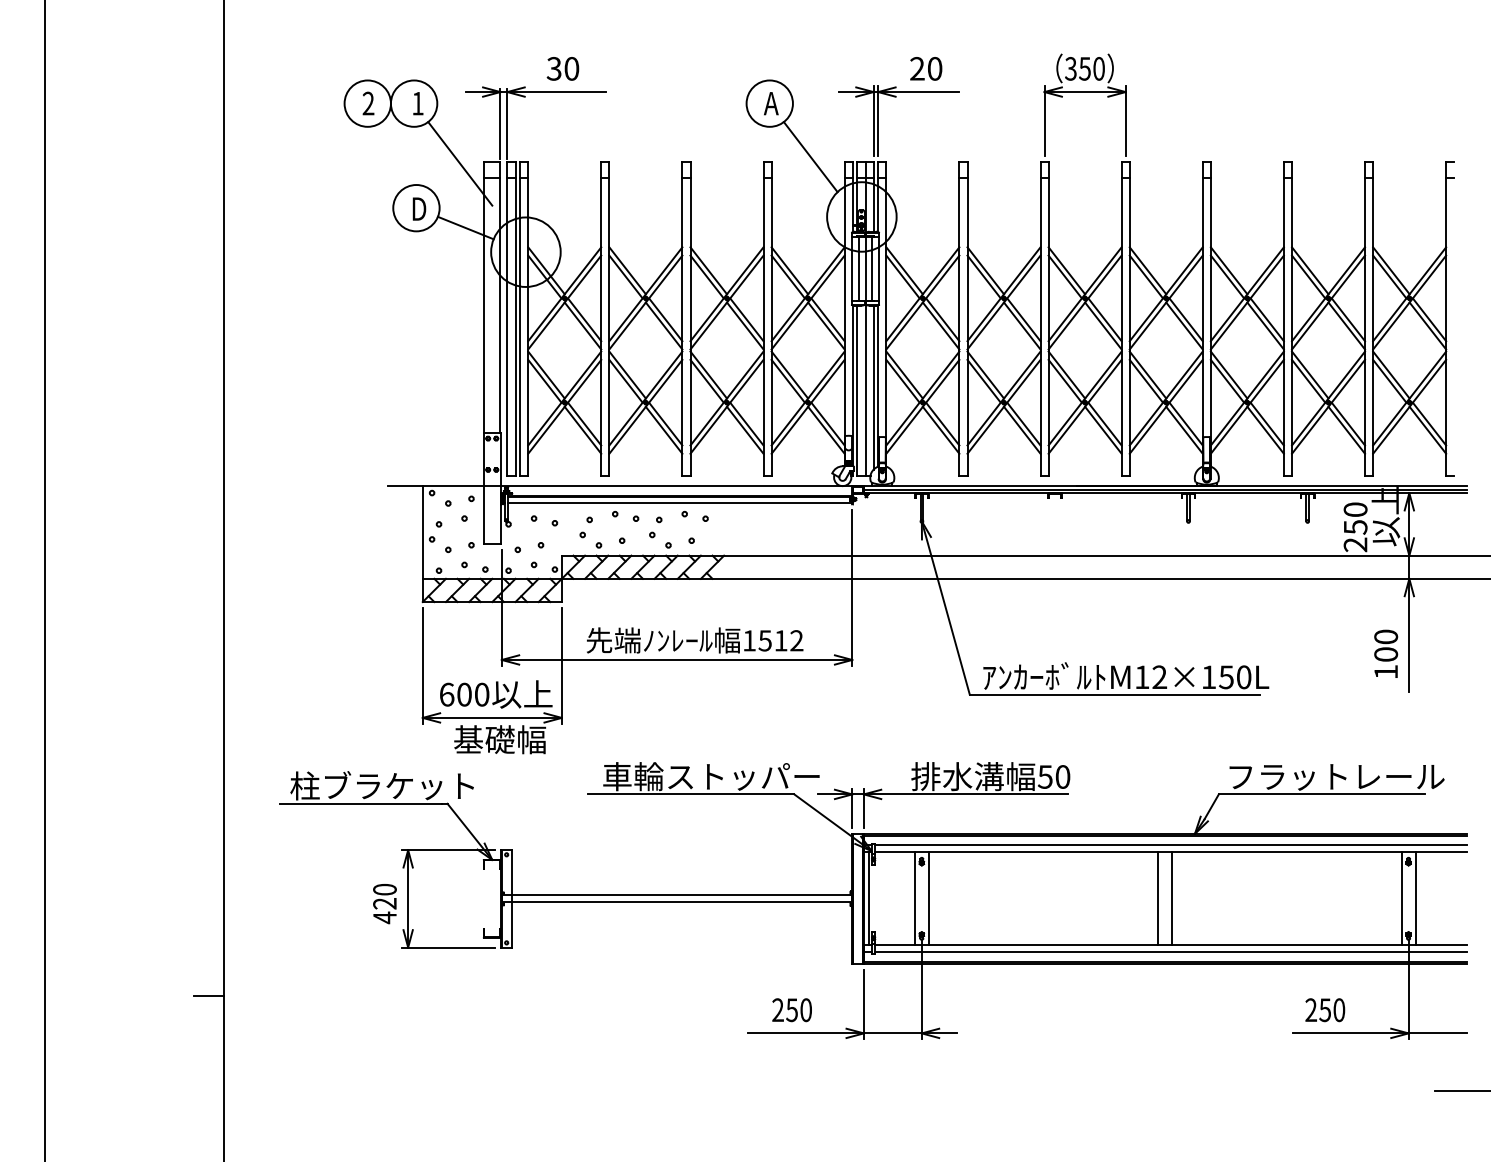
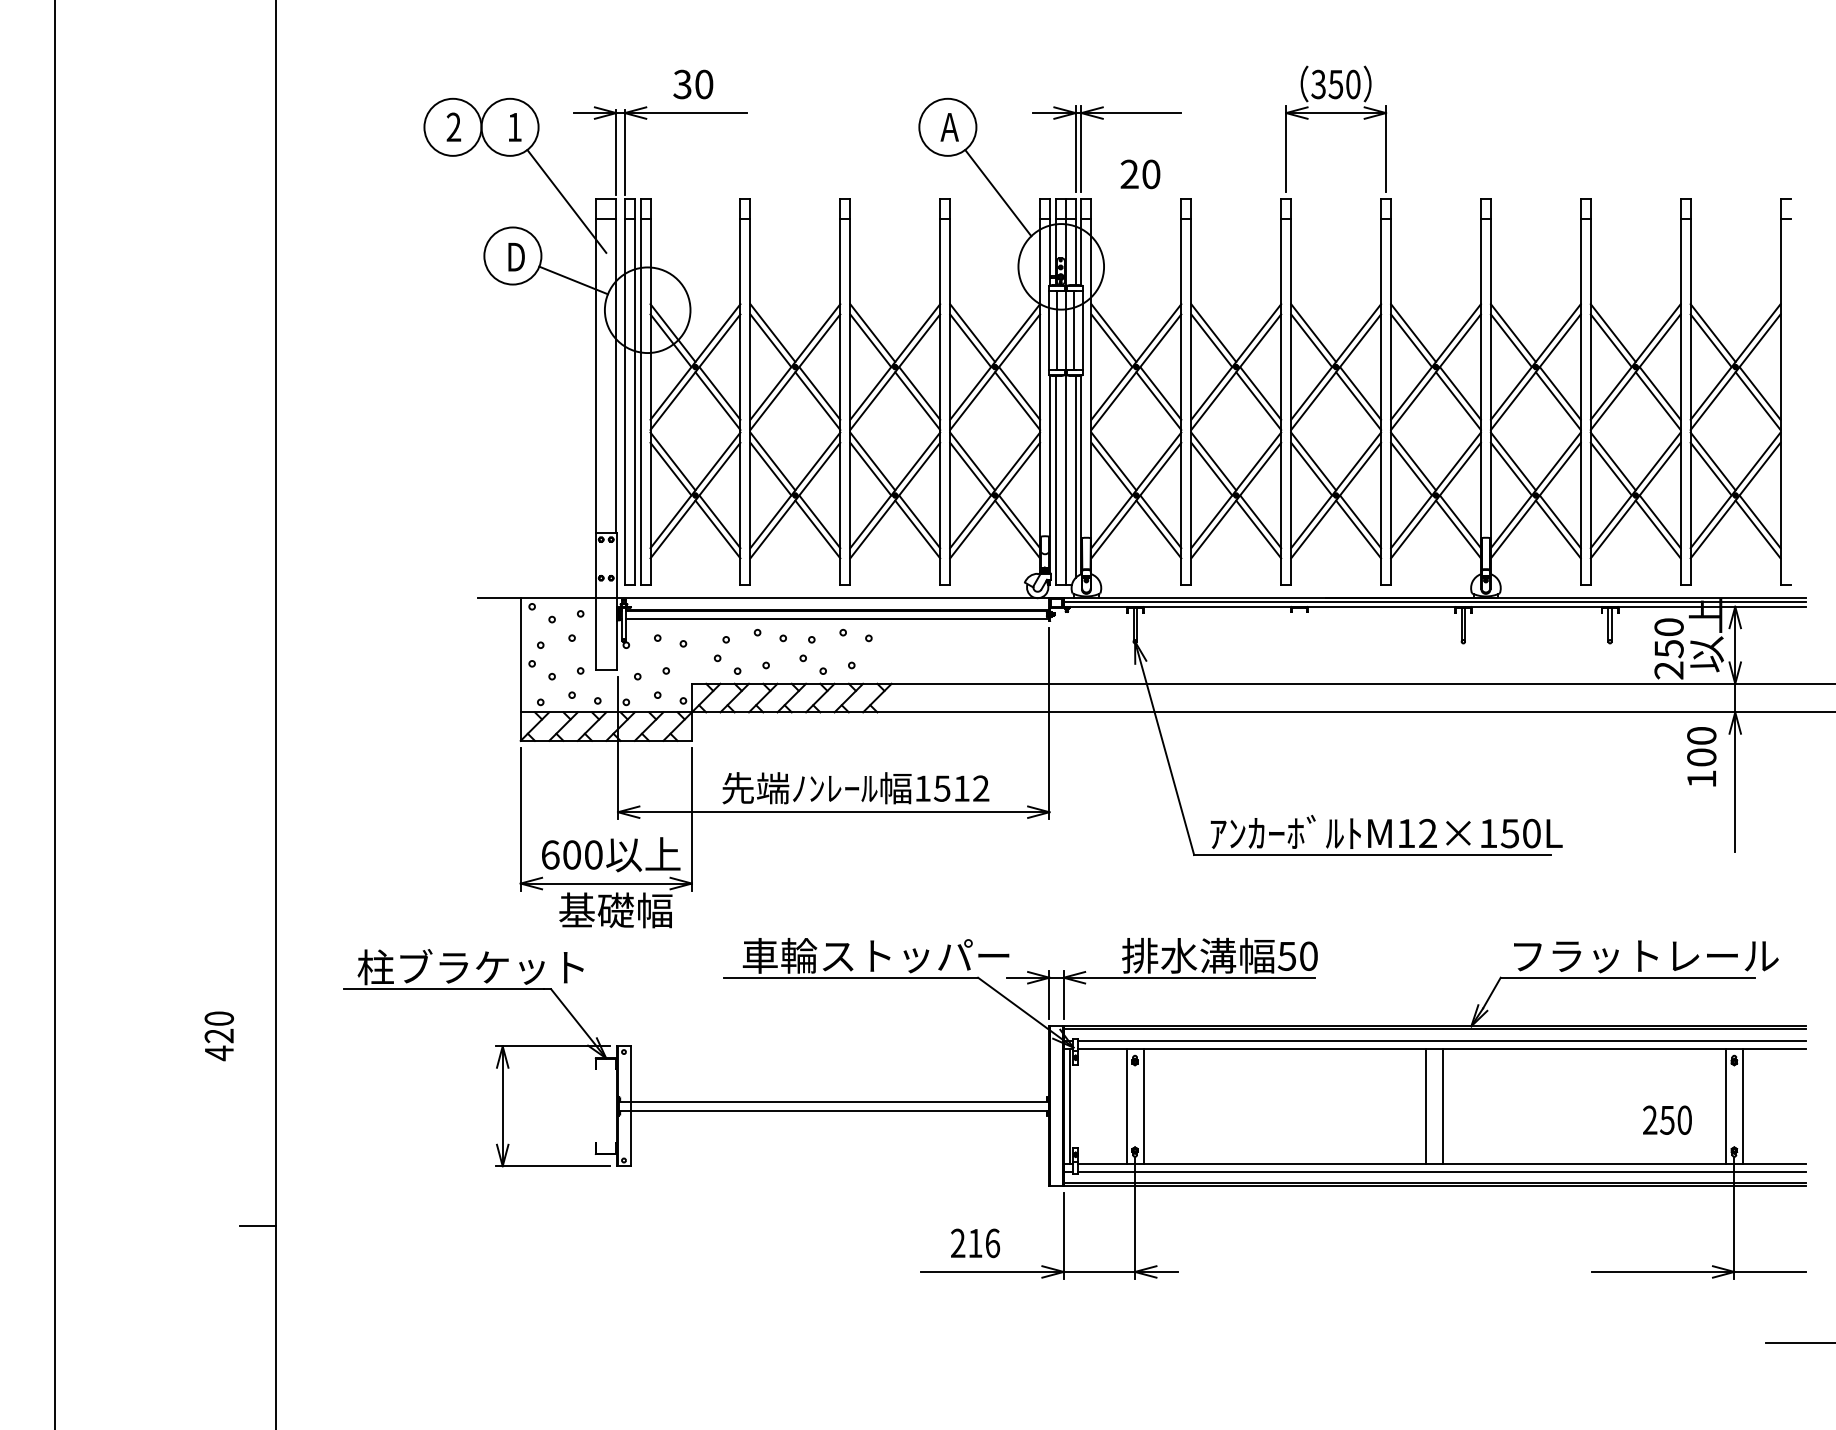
text: (926, 68) -> (1140, 173), moved
text: (1386, 653) -> (1702, 756), moved
text: (384, 904) -> (218, 1036), moved
text: (799, 1010) -> (984, 1243), 250 -> 216
text: (1325, 1010) -> (1667, 1120), moved

